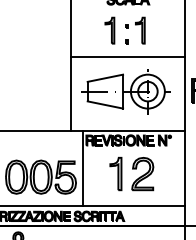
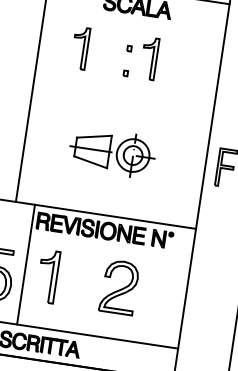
part: (109, 30) -> (79, 47), moved
line: (127, 57) -> (122, 98), removed
part: (125, 91) -> (111, 151), size x0.6
part: (115, 173) -> (47, 275), moved

